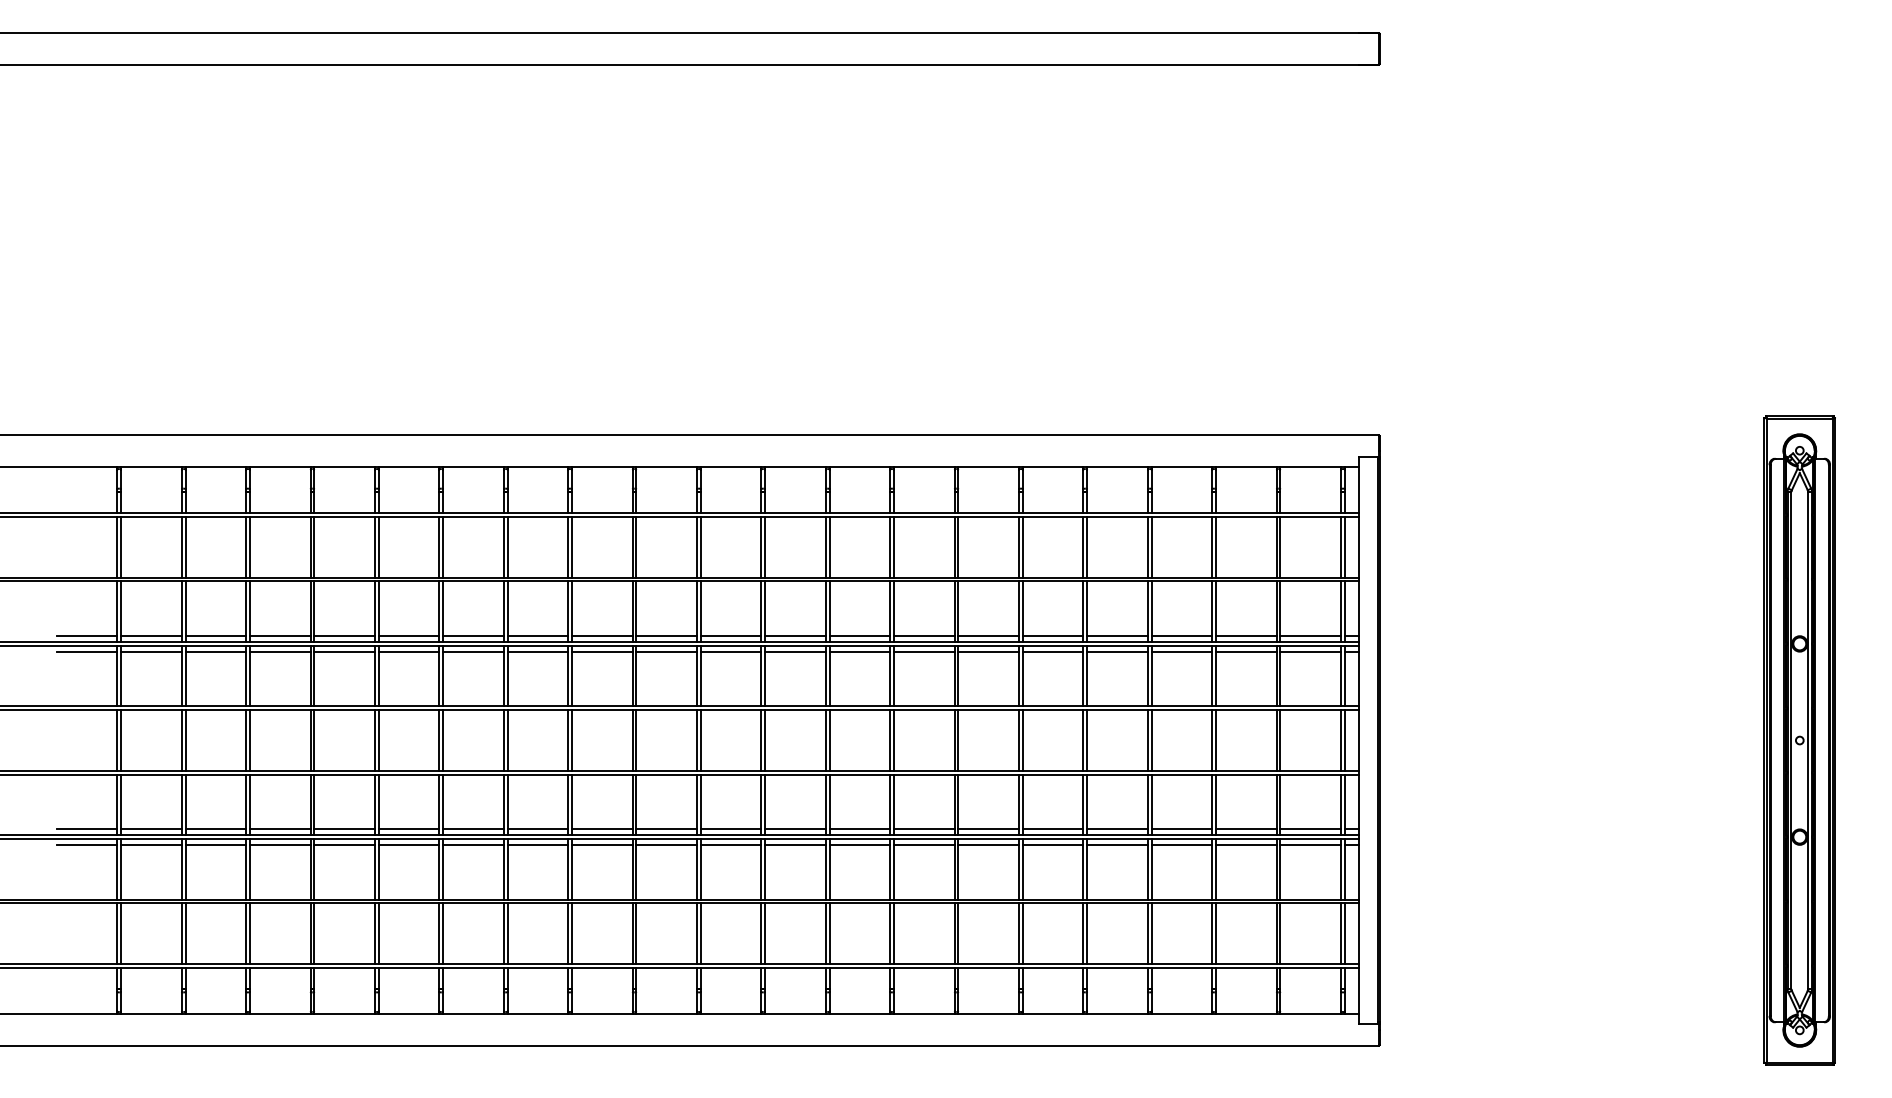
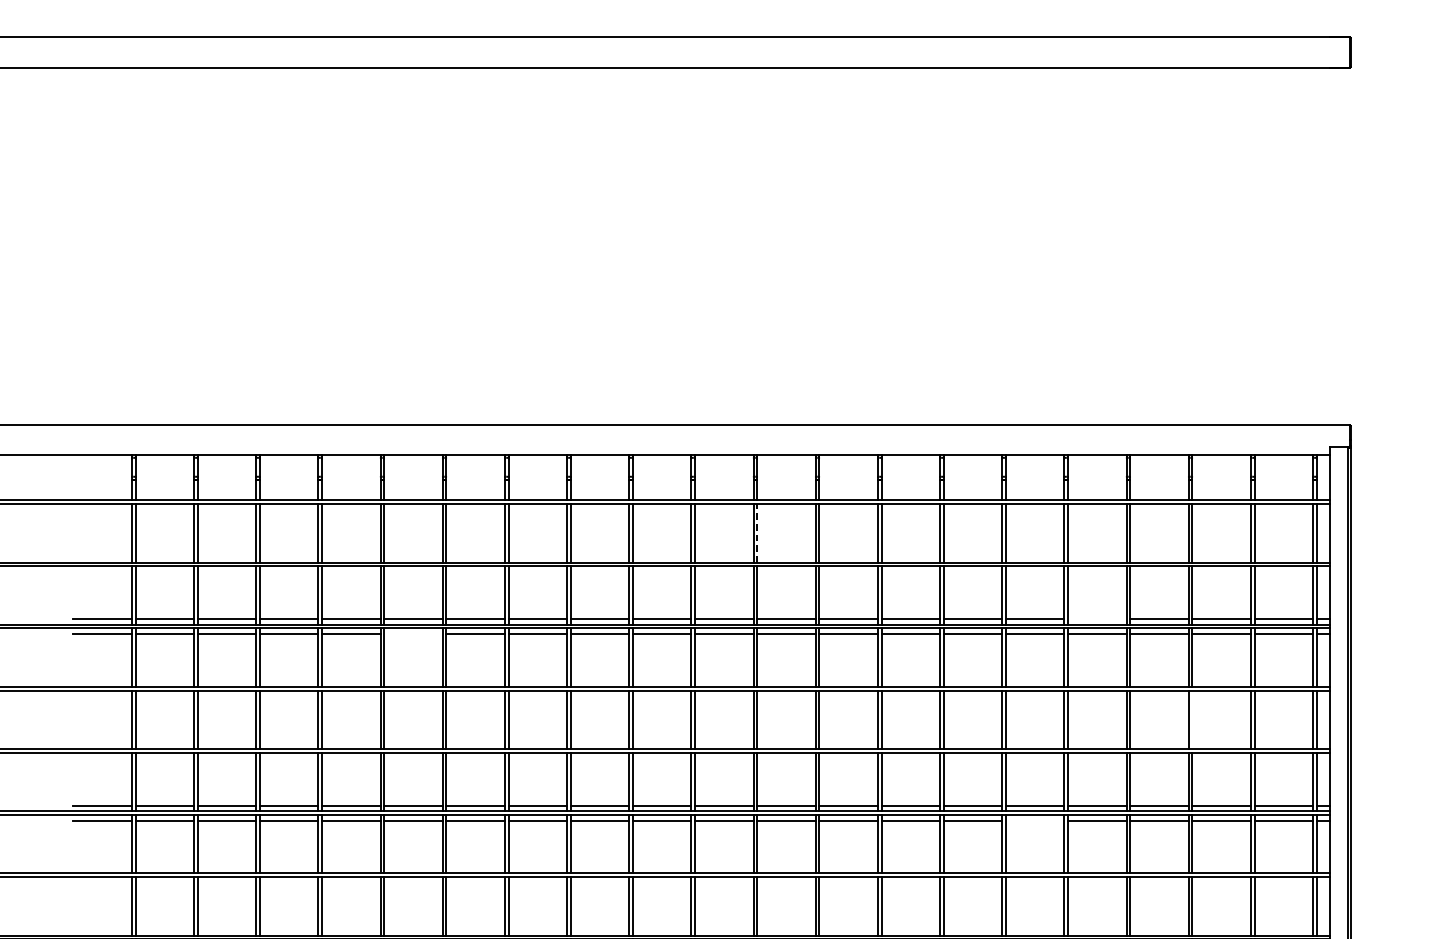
line: (765, 546) -> (757, 532), solid -> dashed
line: (1117, 636) -> (1097, 619), removed
line: (408, 651) -> (412, 633), removed
line: (1216, 740) -> (1192, 719), removed
line: (1052, 844) -> (1034, 820), removed

